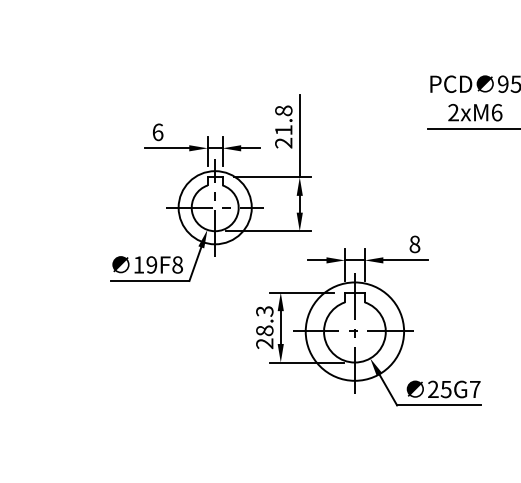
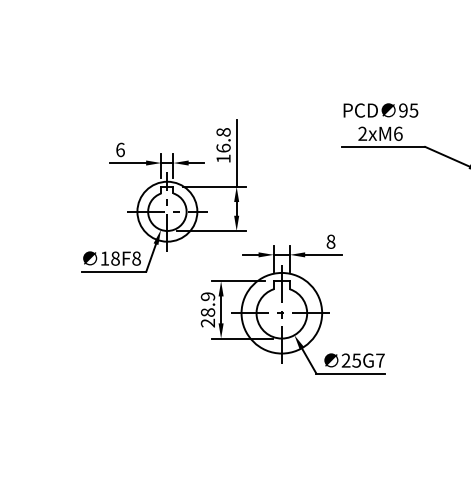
text: (283, 136) -> (223, 153), 21.8 -> 16.8
text: (151, 264) -> (115, 258), 19F8 -> 18F8
text: (265, 311) -> (208, 296), 28.3 -> 28.9

